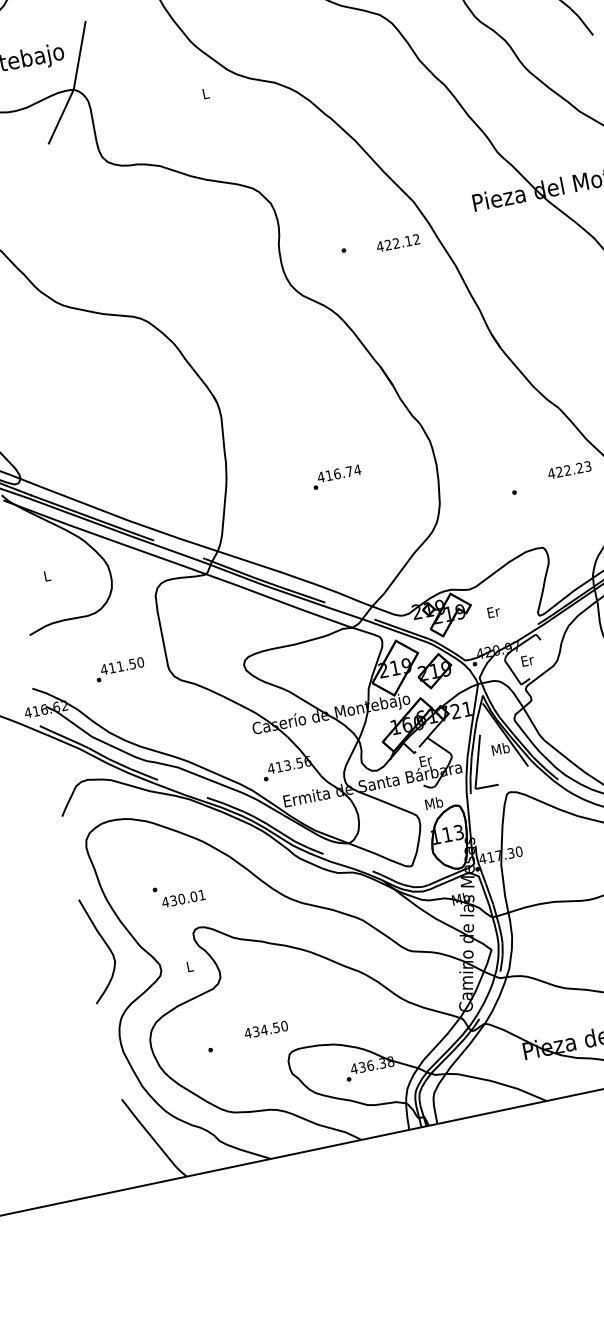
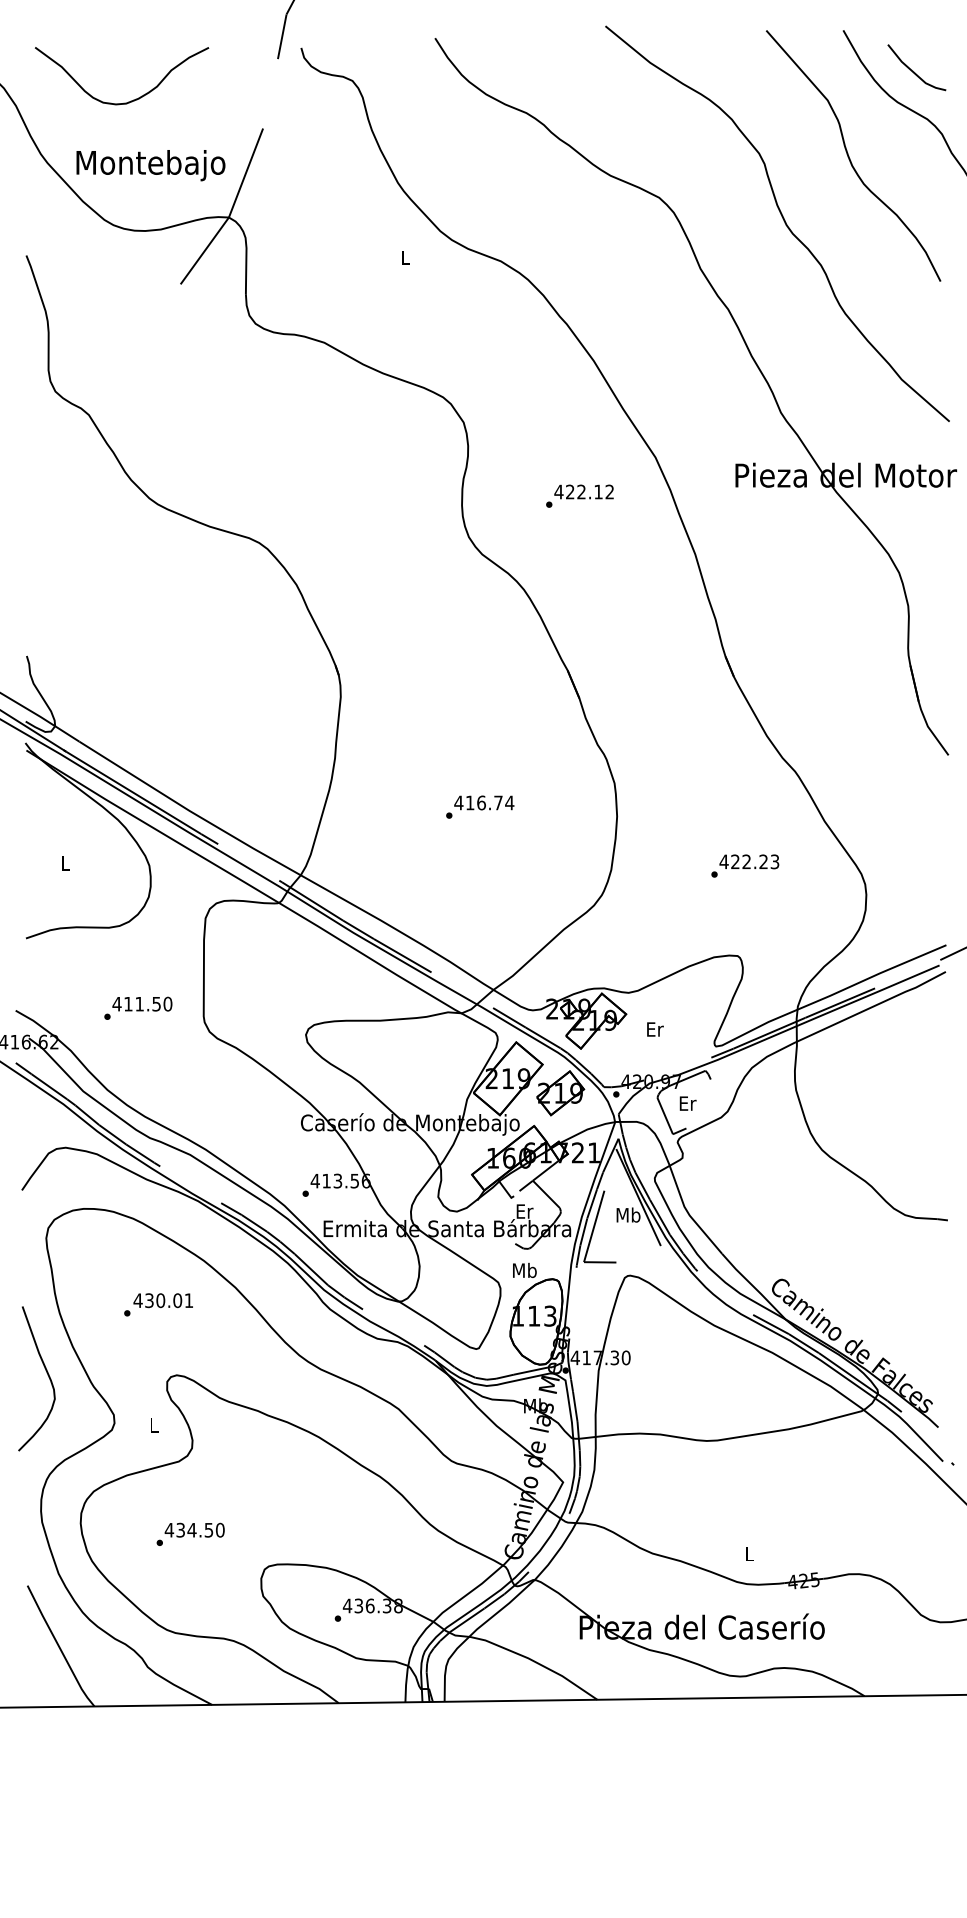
text: (397, 242) -> (583, 491), moved
text: (569, 469) -> (749, 861), moved
text: (182, 898) -> (162, 1300), moved
text: (265, 1029) -> (194, 1529), moved

